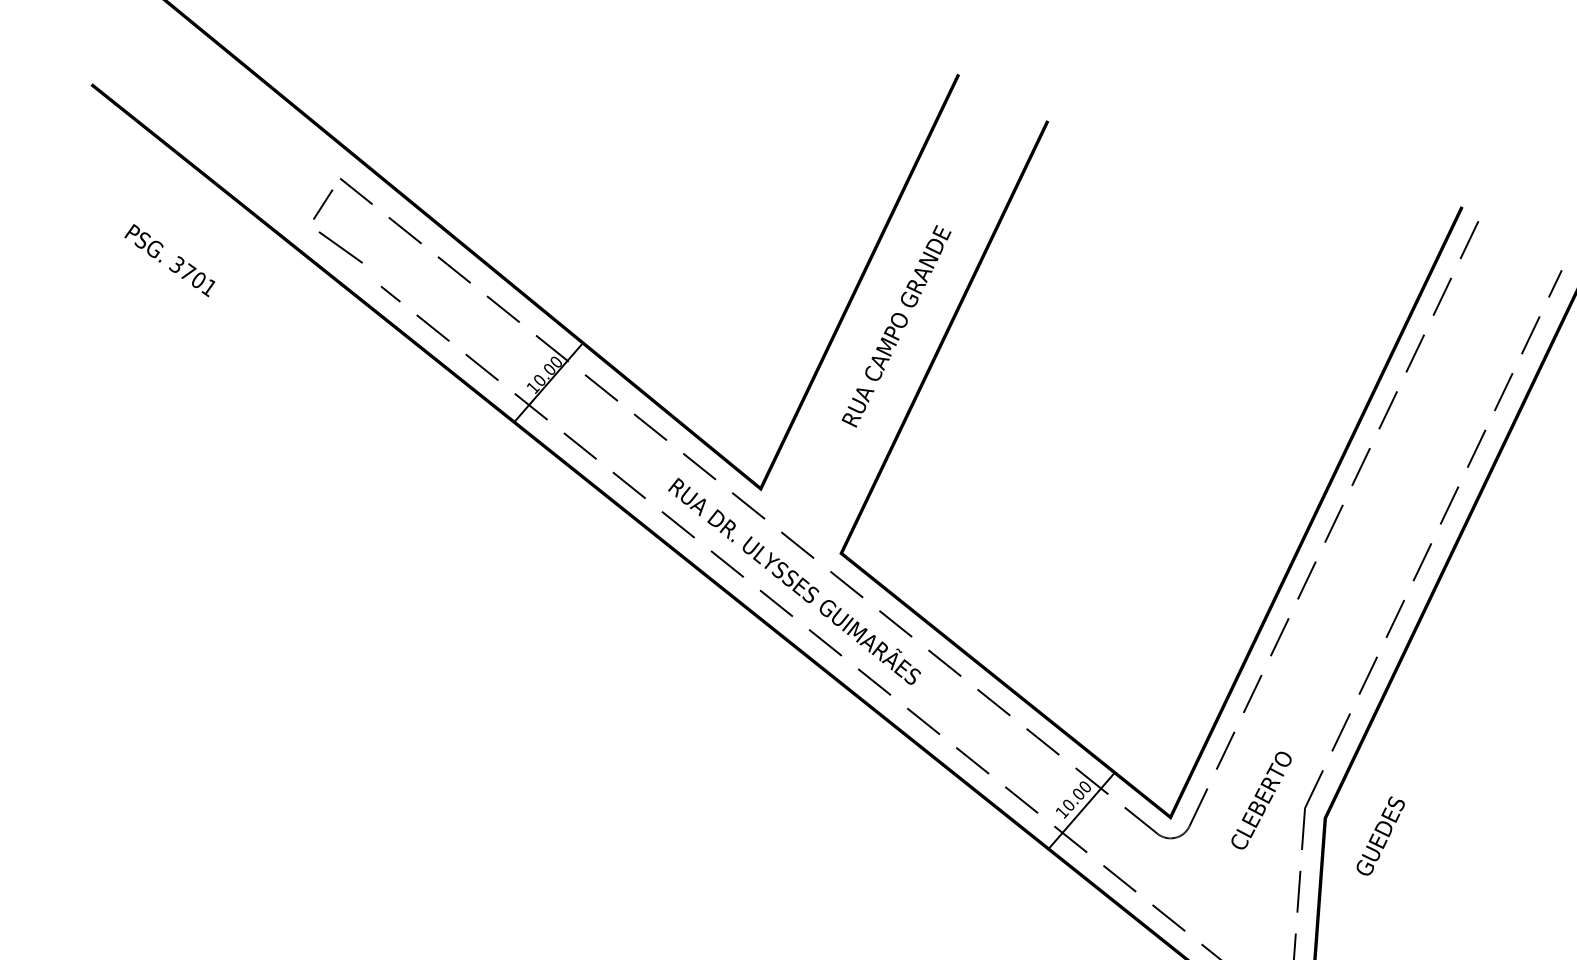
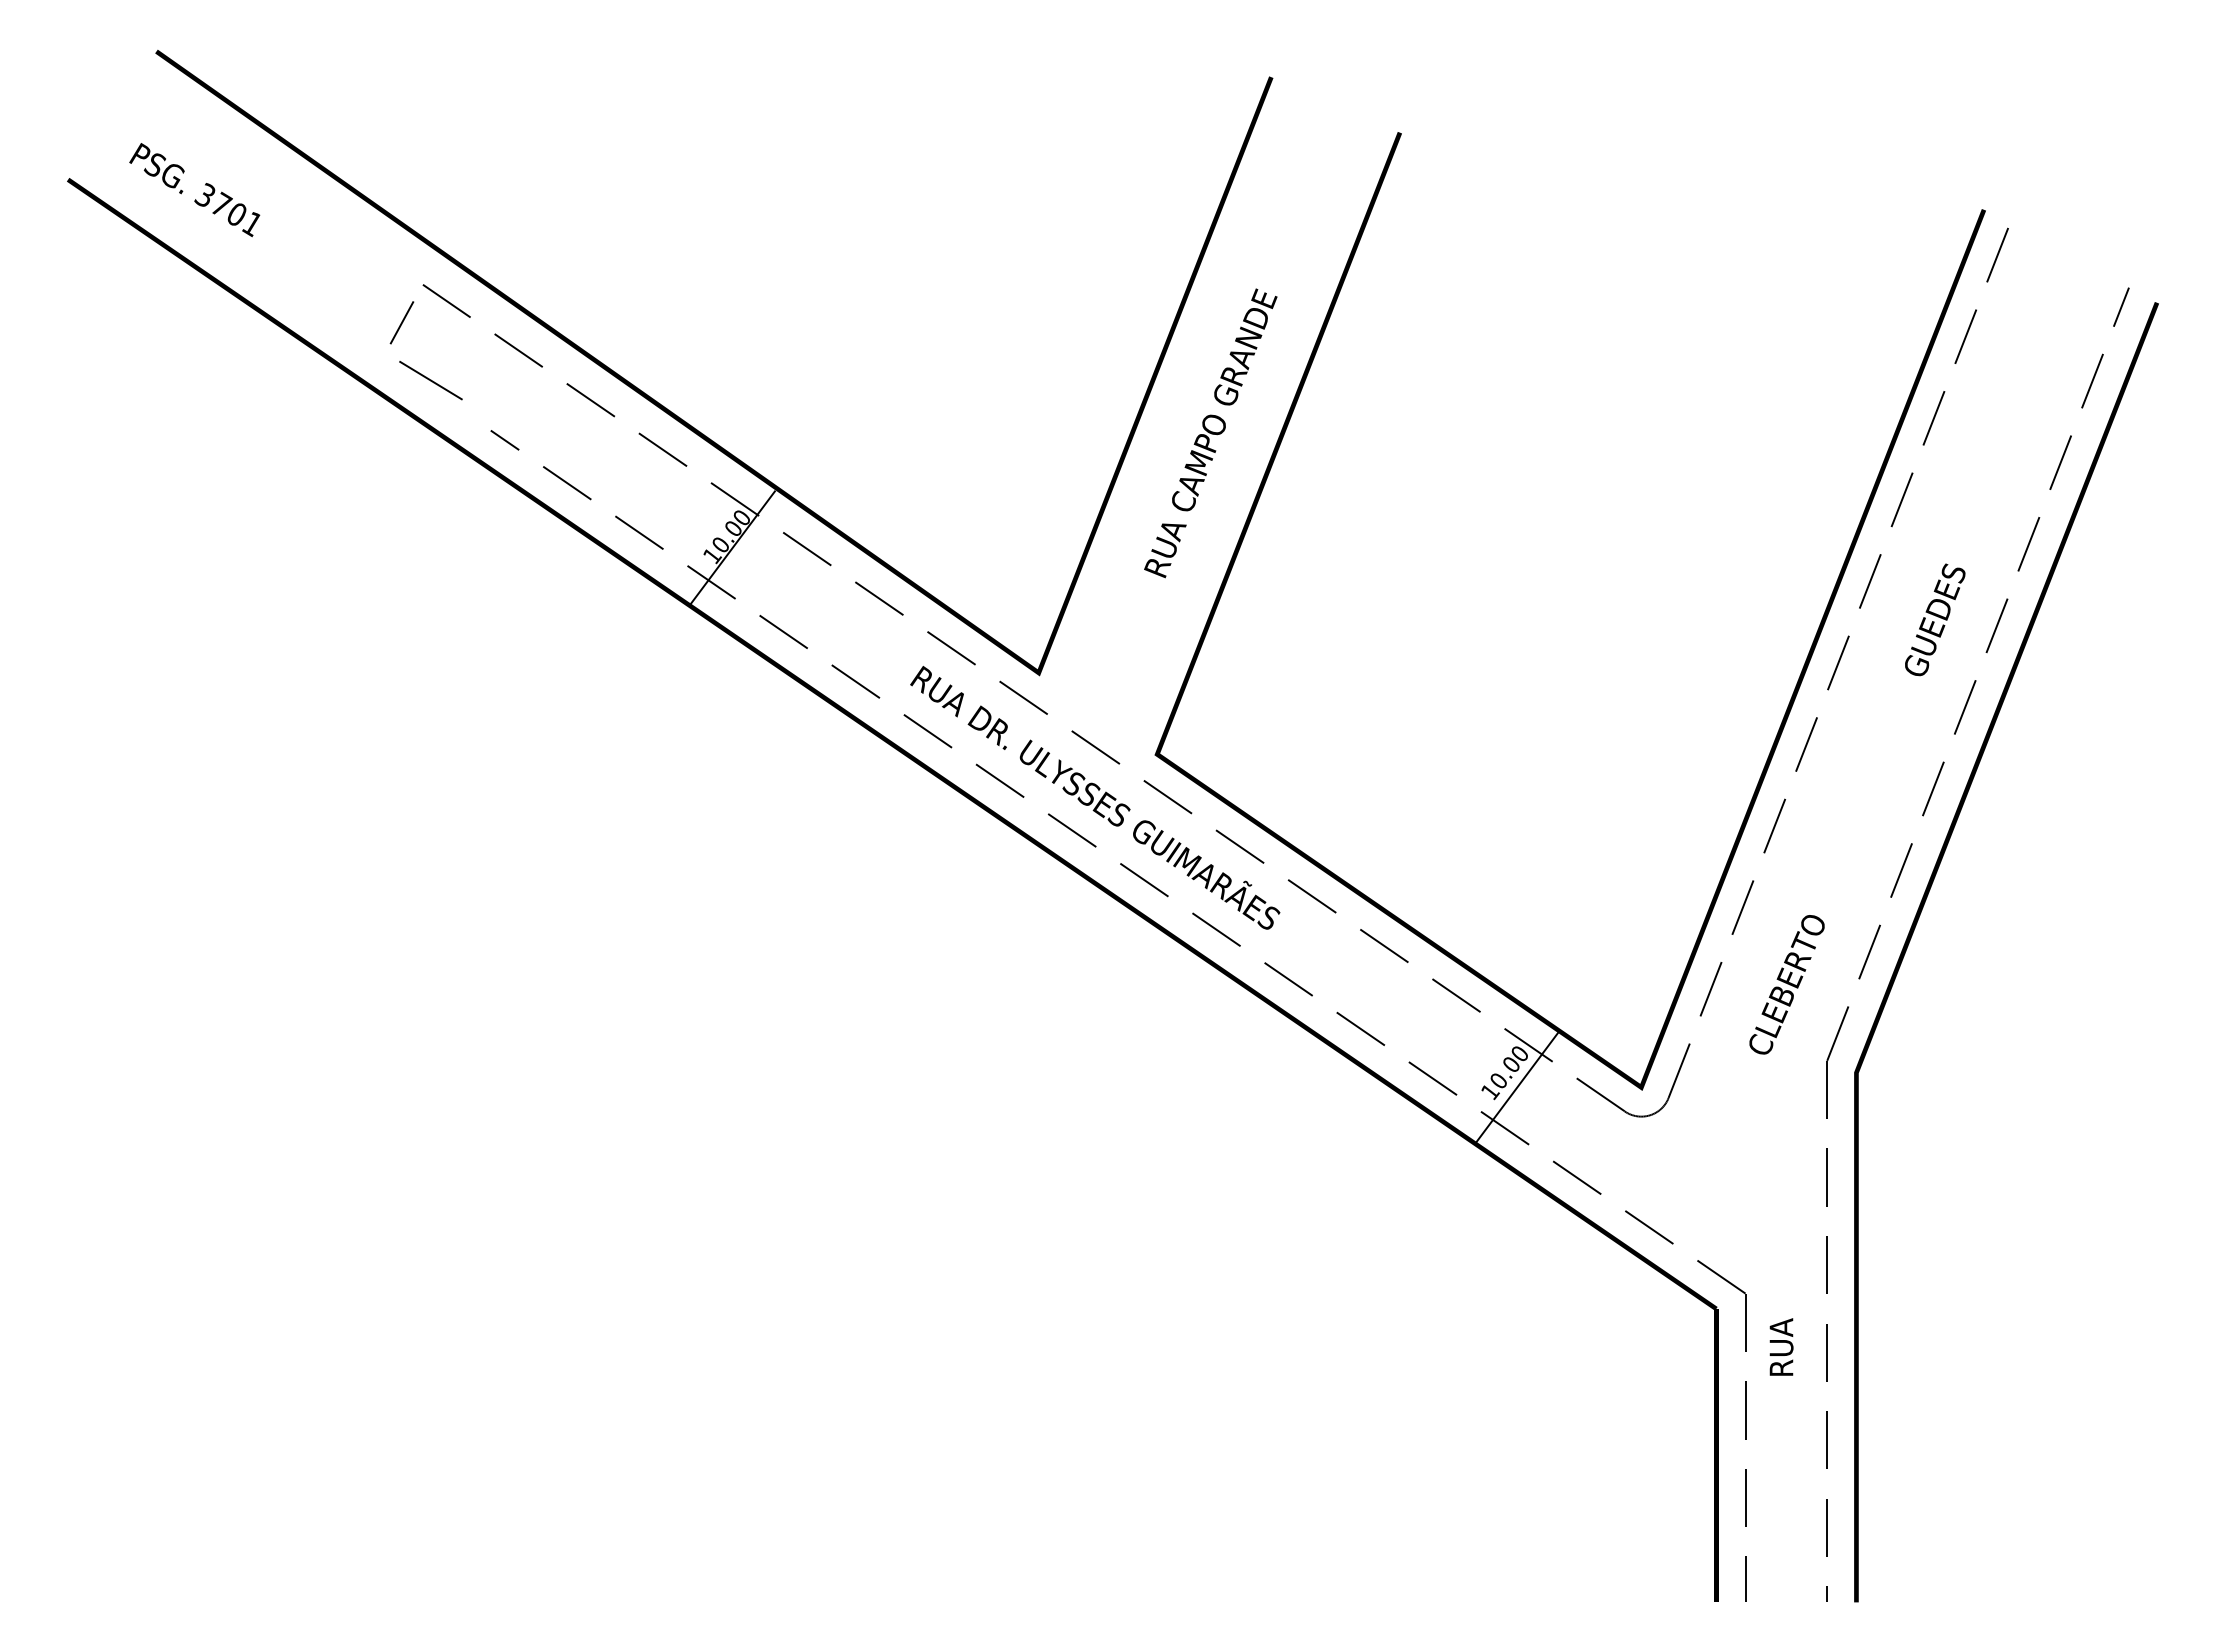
text: (169, 260) -> (194, 190), moved
text: (1261, 800) -> (1786, 984), moved
text: (1380, 835) -> (1935, 619), moved

